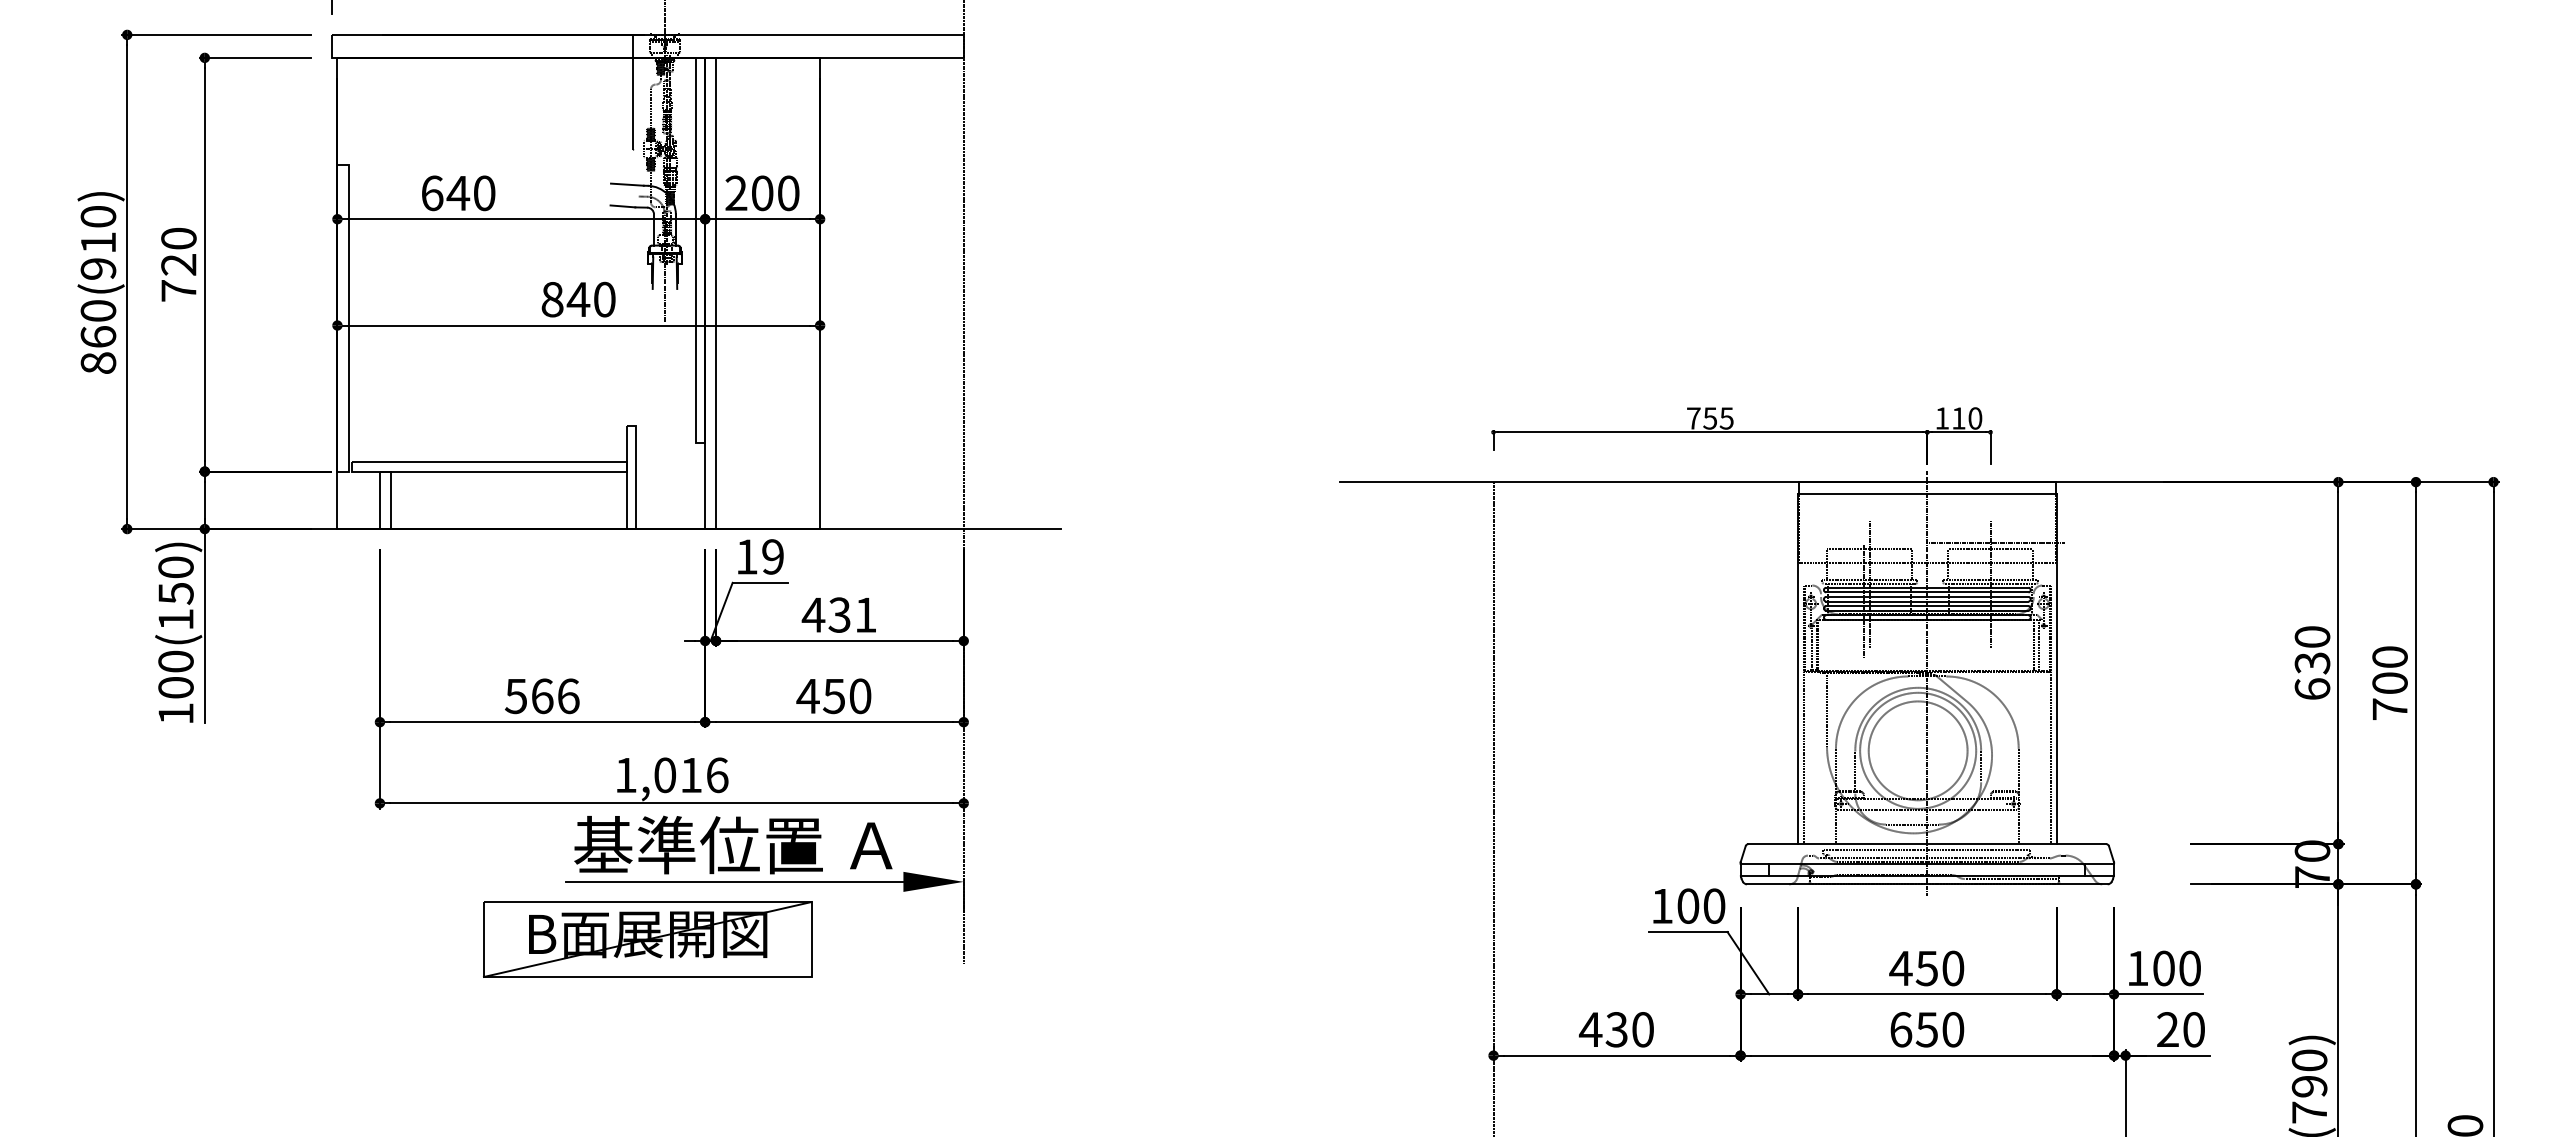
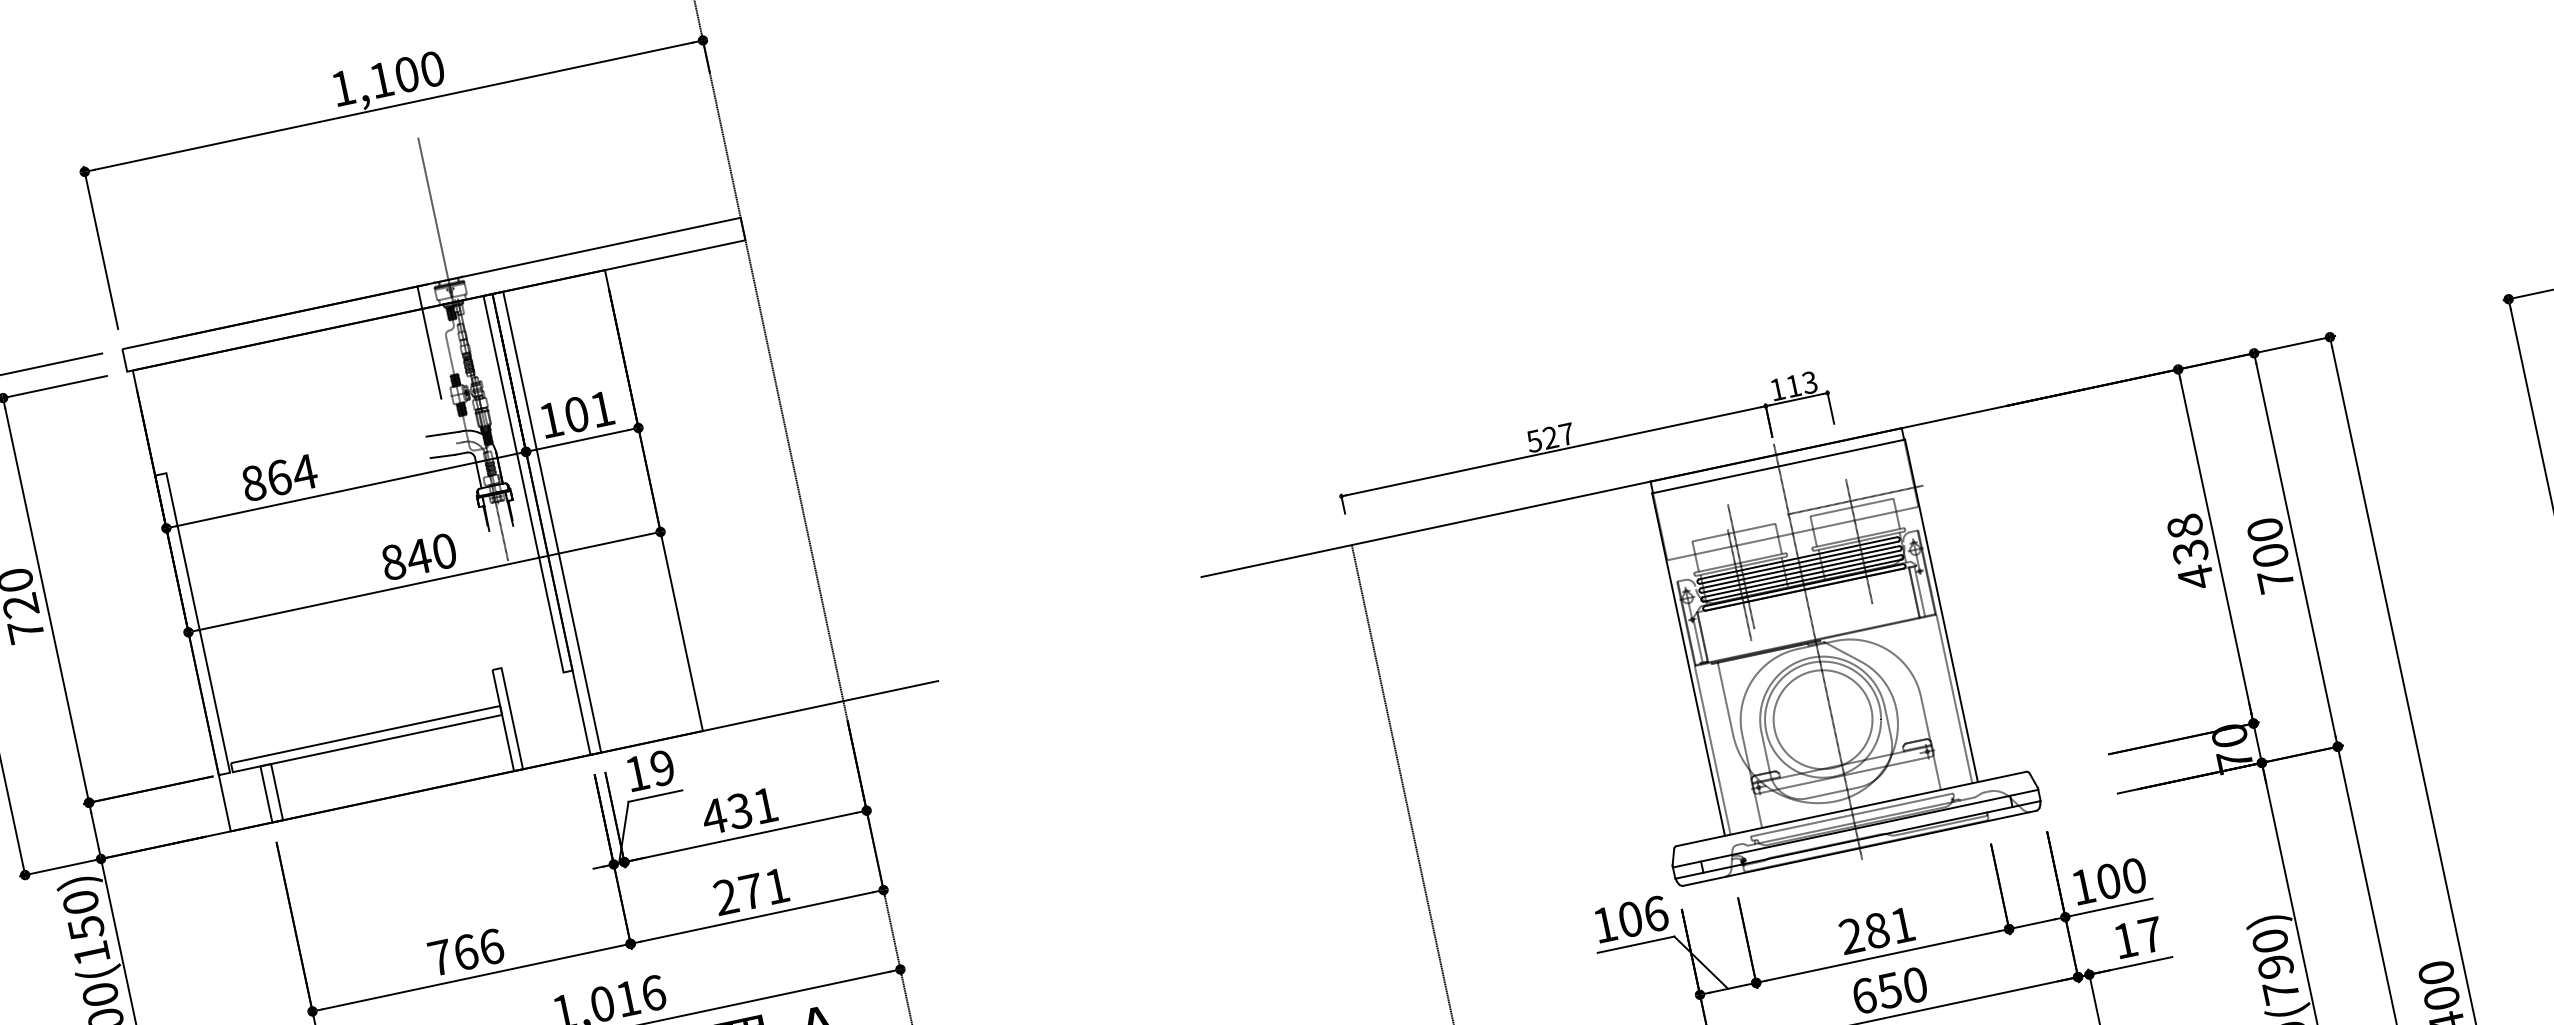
text: (458, 193) -> (279, 477), 640 -> 864
text: (762, 193) -> (576, 414), 200 -> 101
text: (1709, 418) -> (1549, 437), 755 -> 527
text: (1975, 418) -> (1810, 382), 110 -> 113
text: (2312, 663) -> (2190, 552), 630 -> 438
text: (515, 696) -> (439, 958), 566 -> 766
text: (833, 696) -> (750, 892), 450 -> 271
text: (1714, 905) -> (1656, 913), 100 -> 106
text: (1926, 968) -> (1876, 930), 450 -> 281
text: (2180, 1029) -> (2137, 937), 20 -> 17

